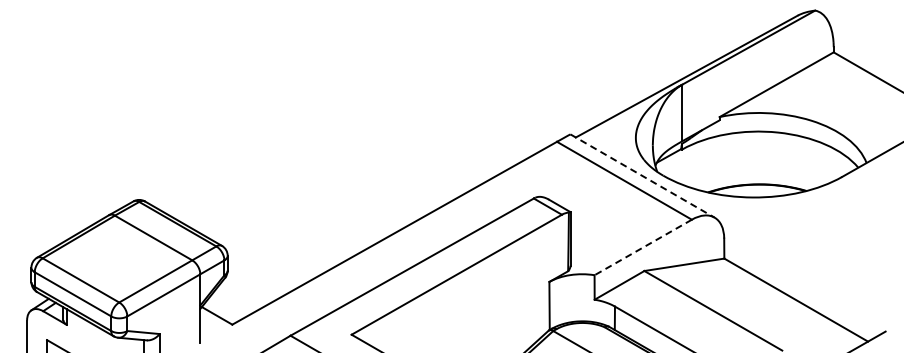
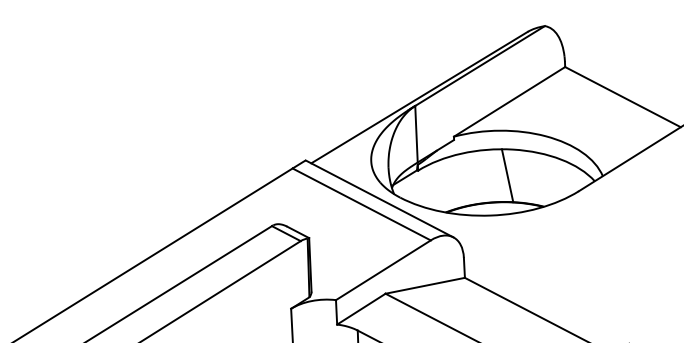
line: (770, 158) -> (506, 175), added
line: (642, 176) -> (379, 199), dashed -> solid
line: (642, 247) -> (382, 270), dashed -> solid

